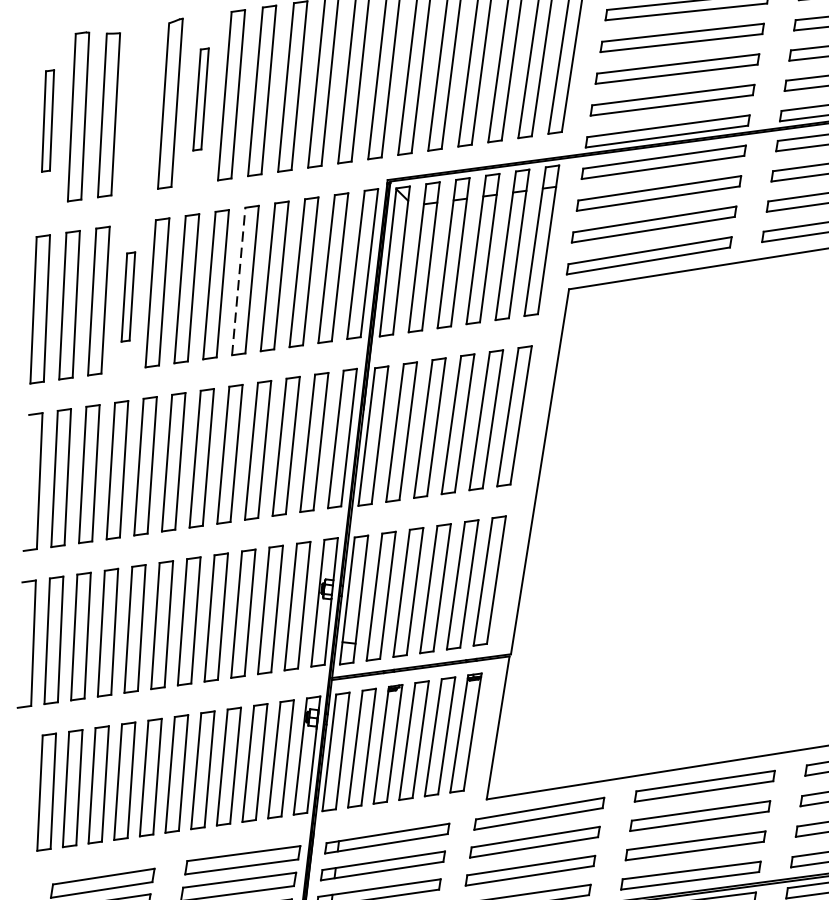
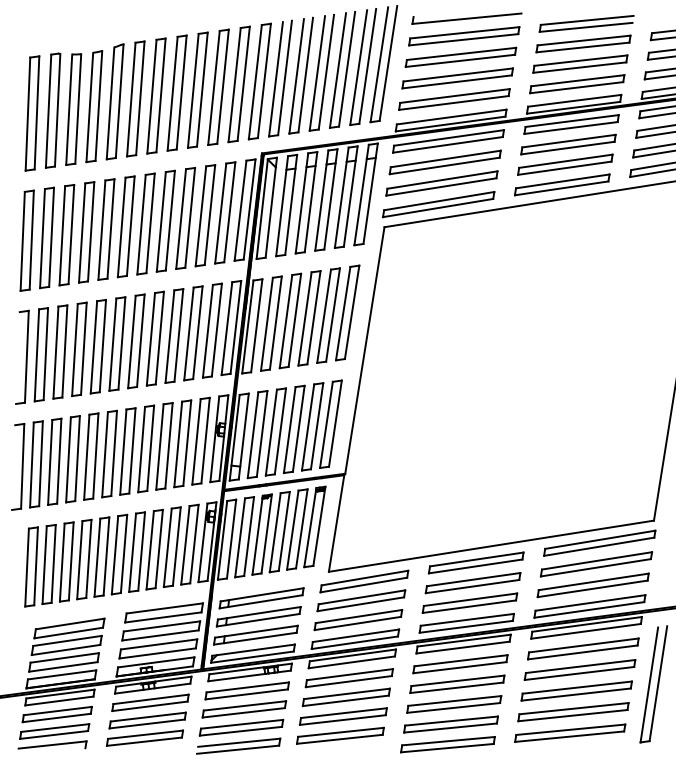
part: (200, 98) -> (135, 98), size x1.67
part: (139, 110) -> (94, 106), added
part: (48, 120) -> (32, 113), size x1.67
line: (238, 280) -> (161, 221), dashed -> solid
part: (127, 297) -> (86, 232), size x1.67

